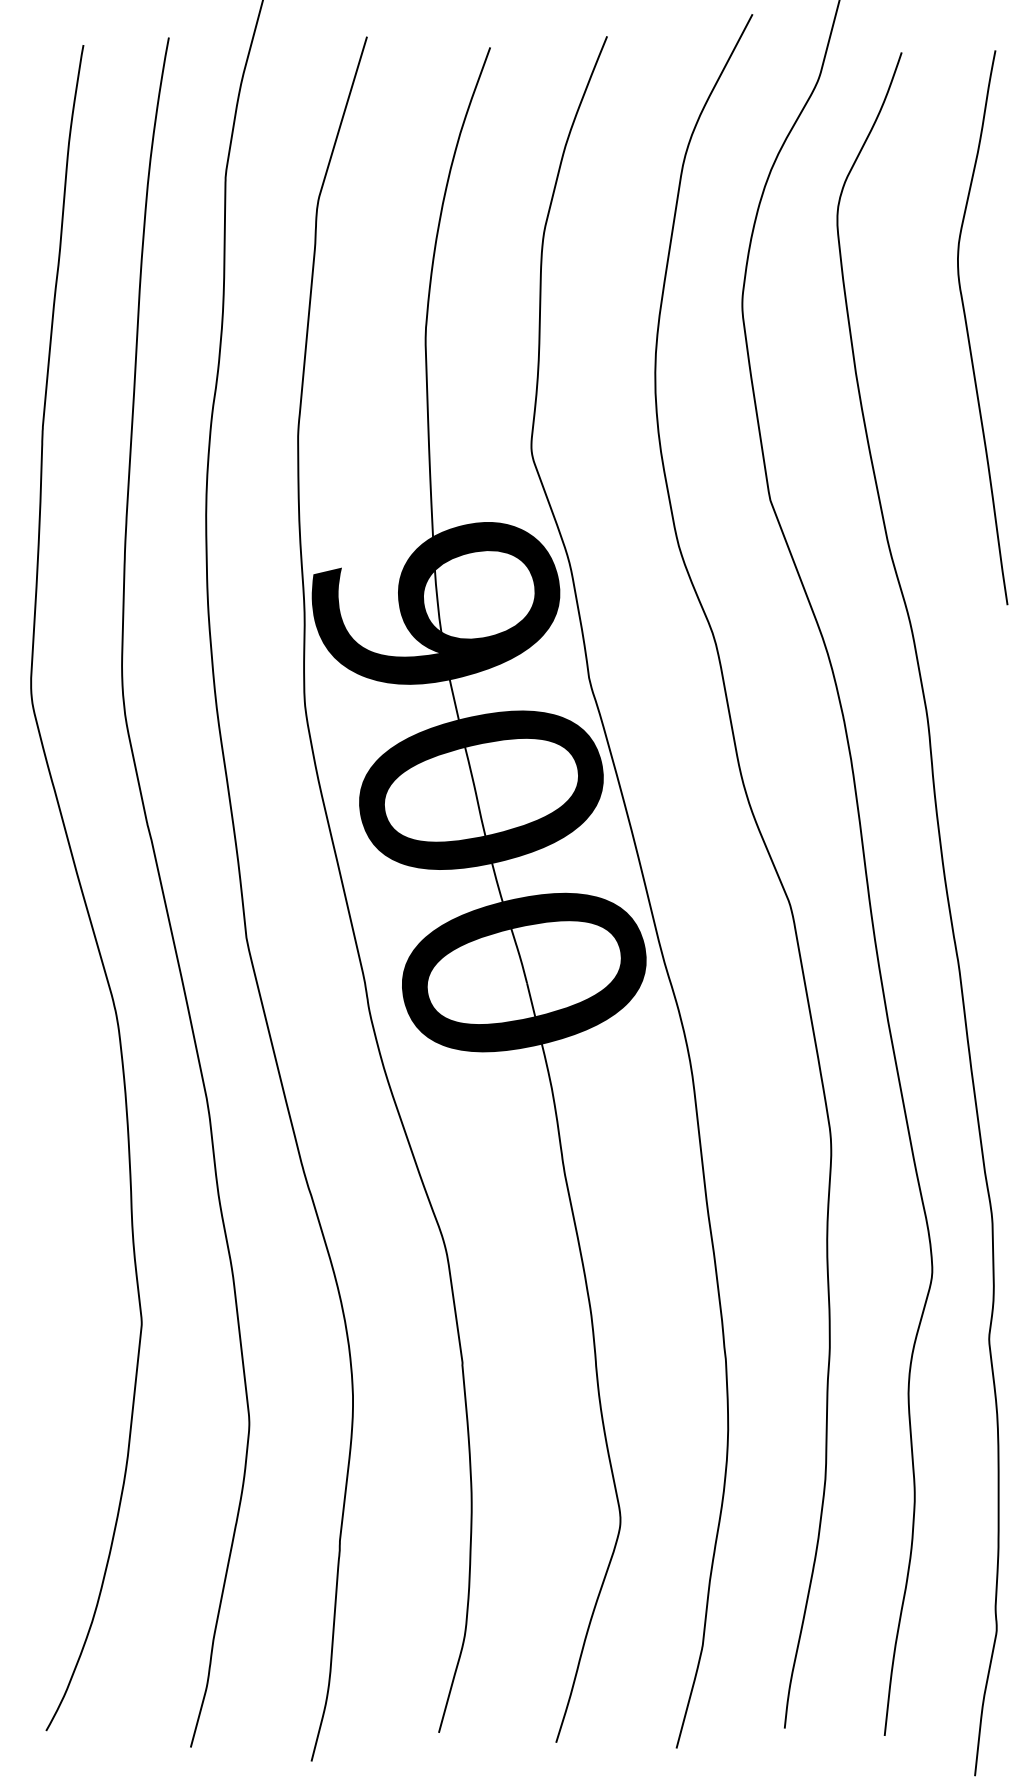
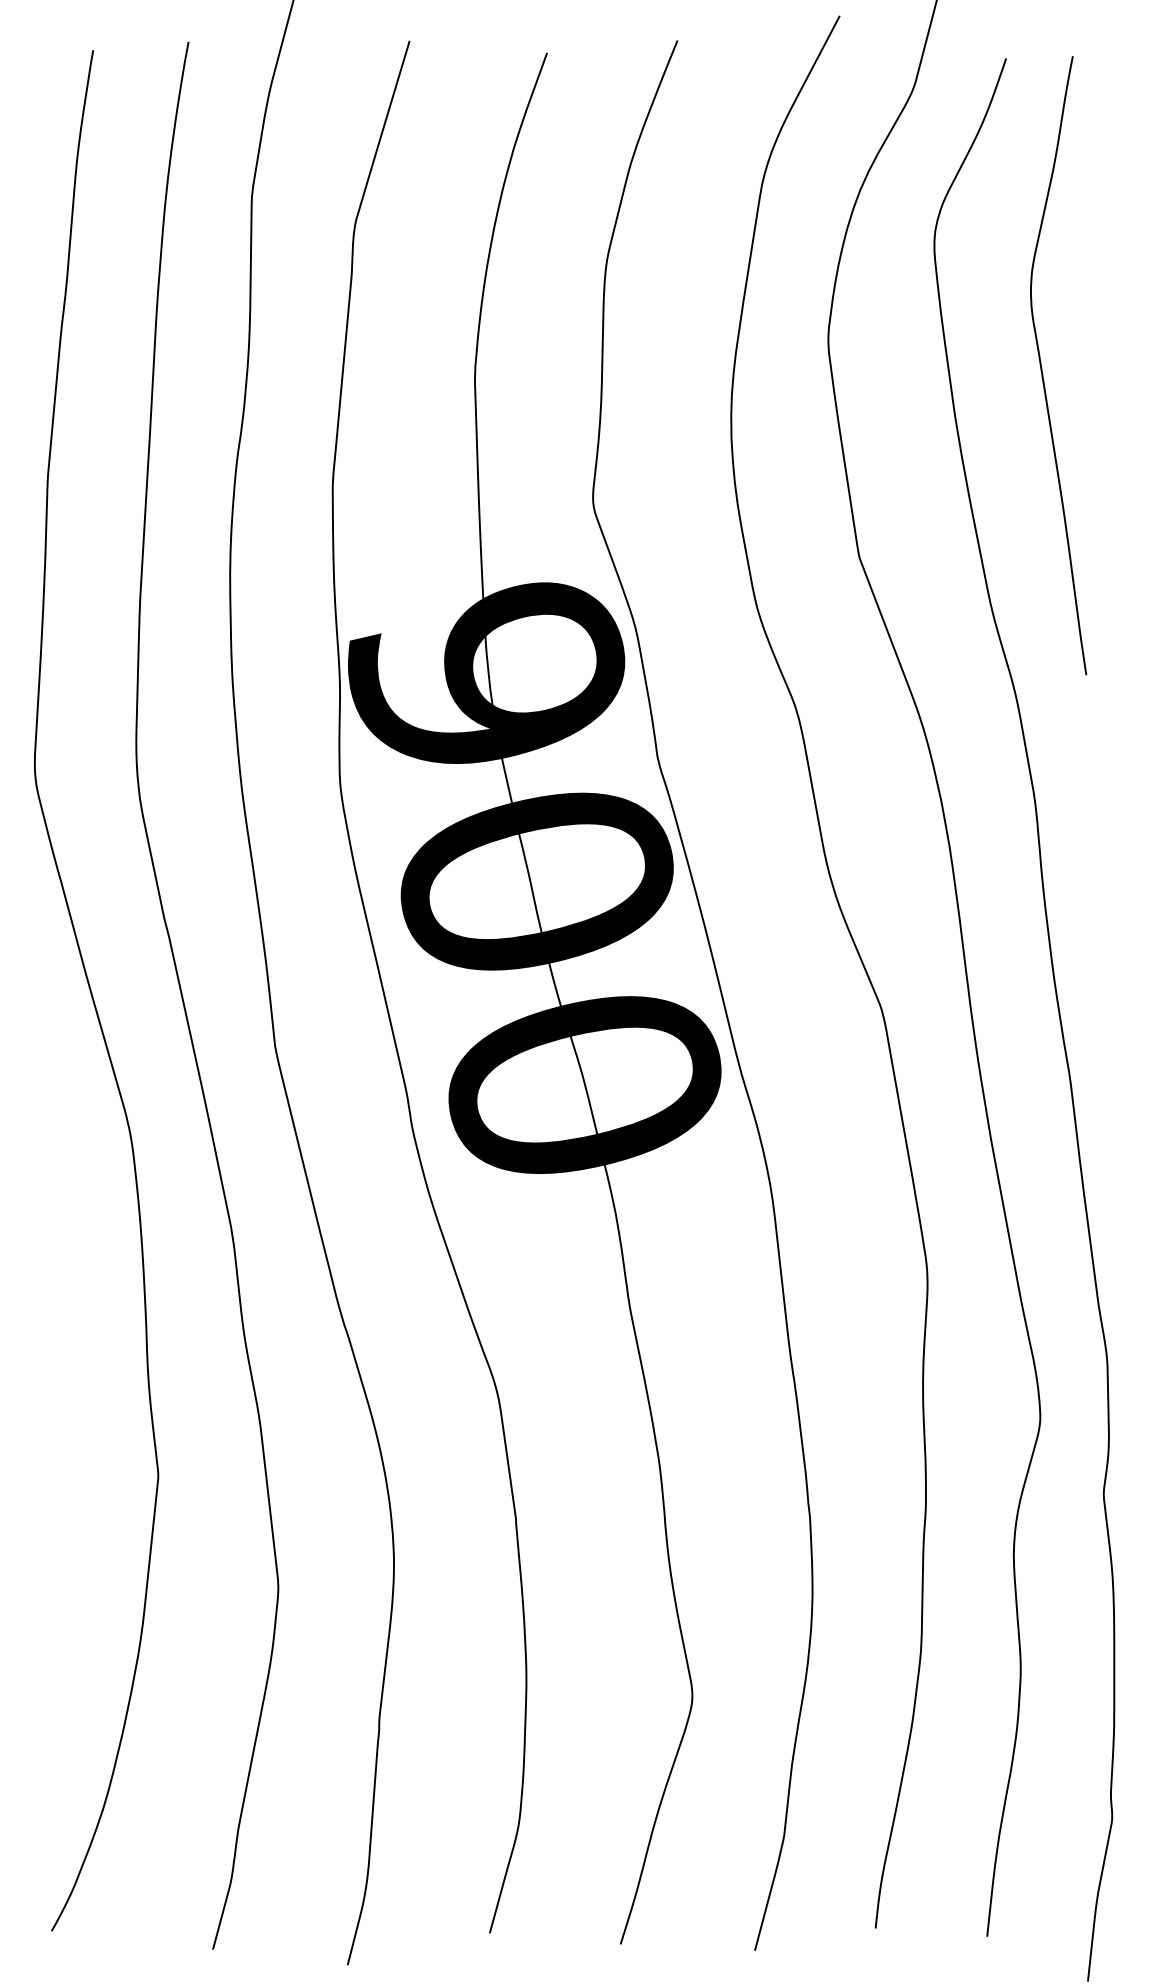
curve: (968, 330) -> (1042, 368), moved

